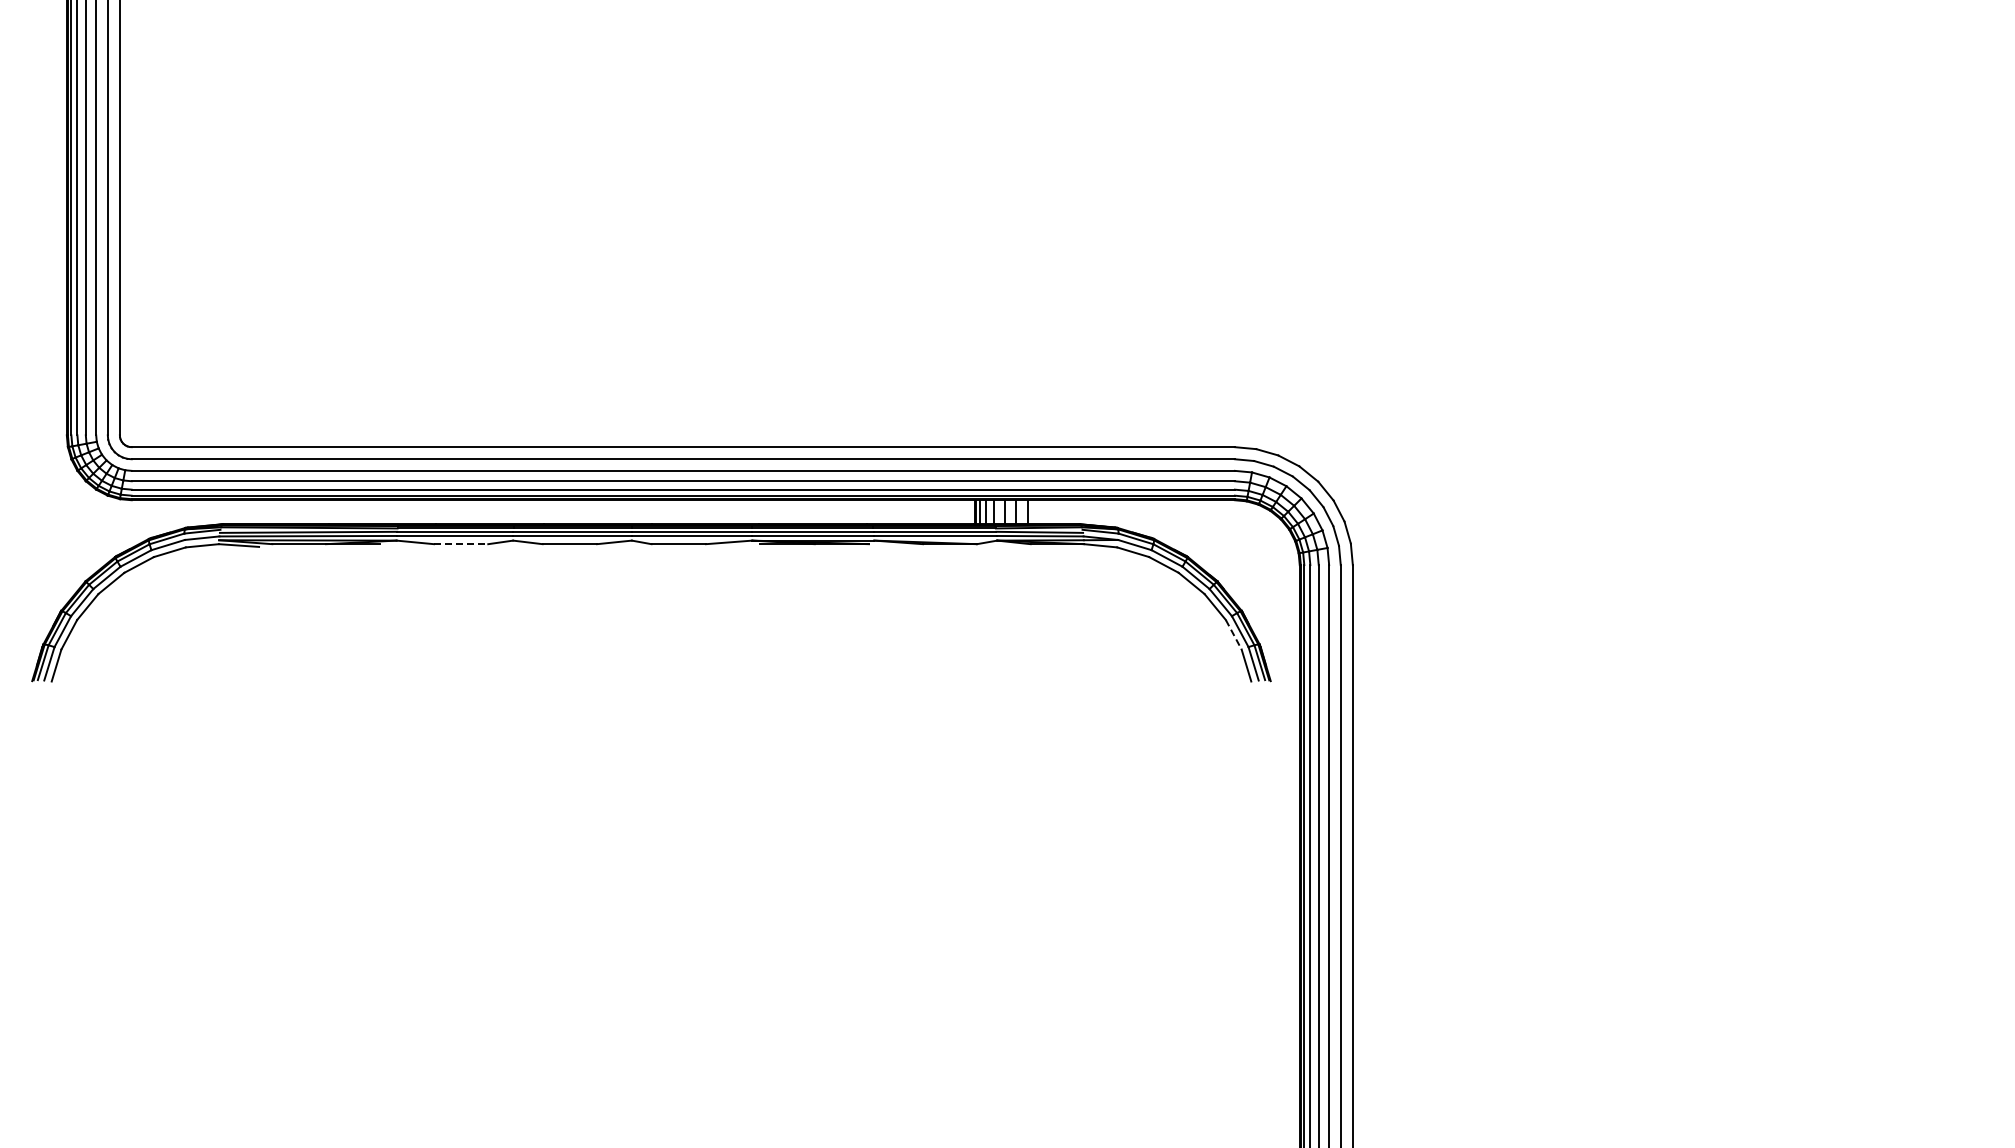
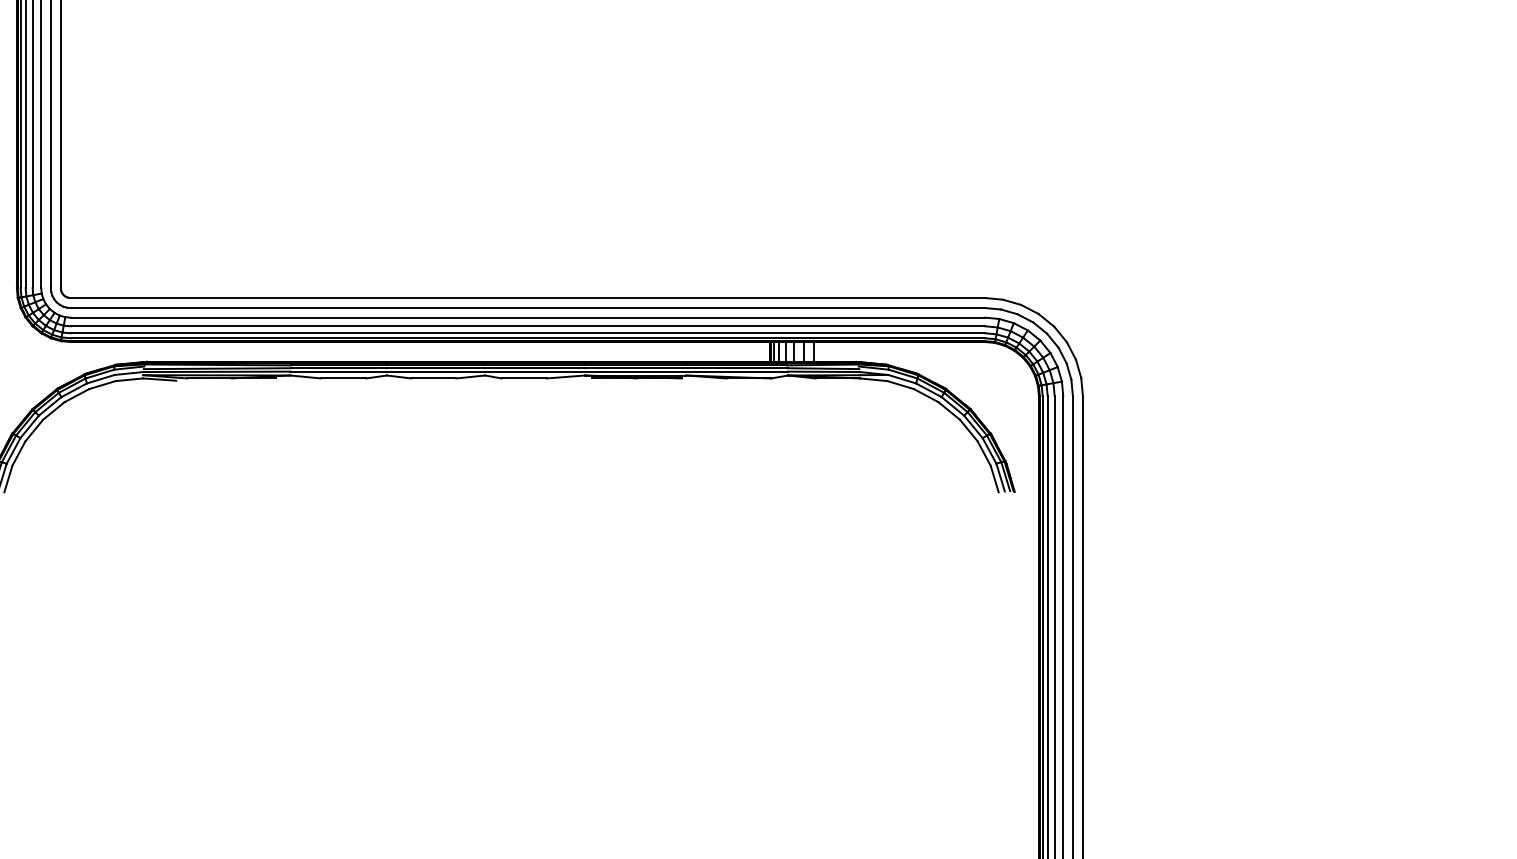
line: (461, 544) -> (344, 378), dashed -> solid
line: (1233, 634) -> (983, 453), dashed -> solid

